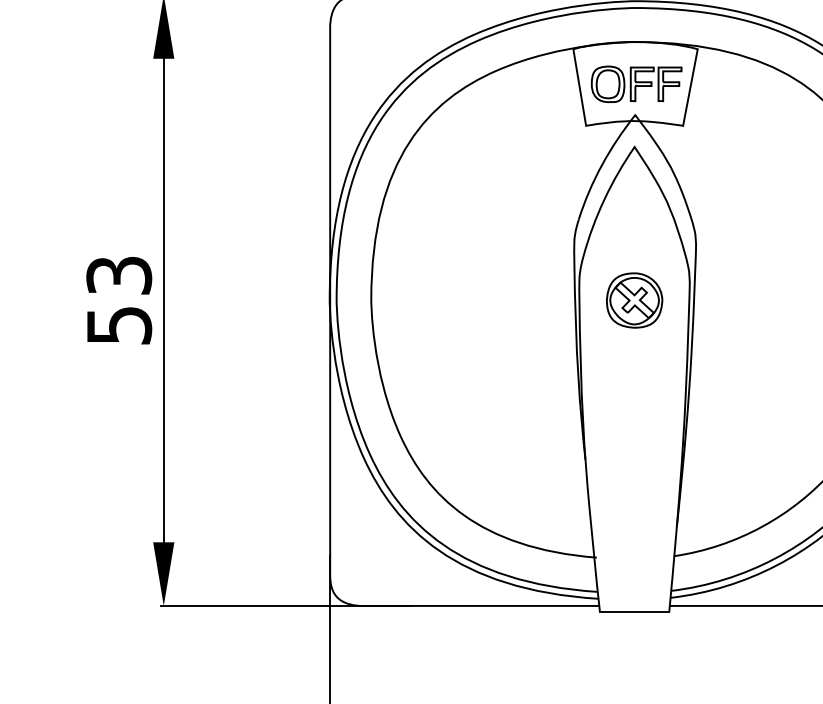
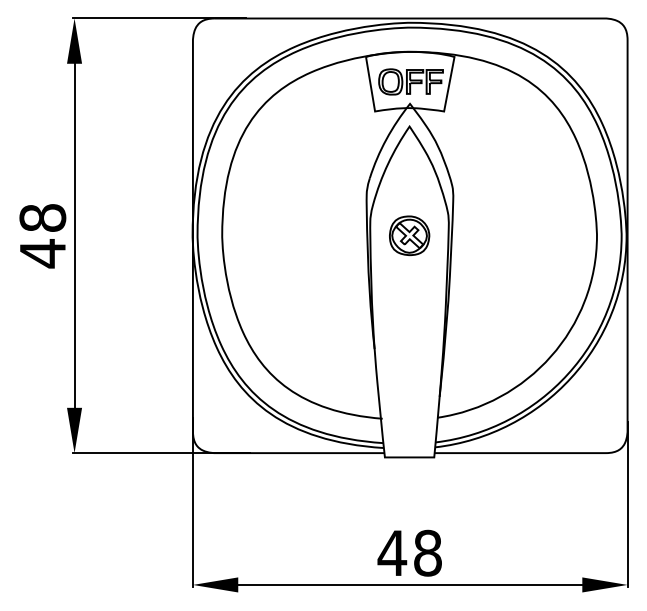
text: (118, 301) -> (42, 236), 53 -> 48

